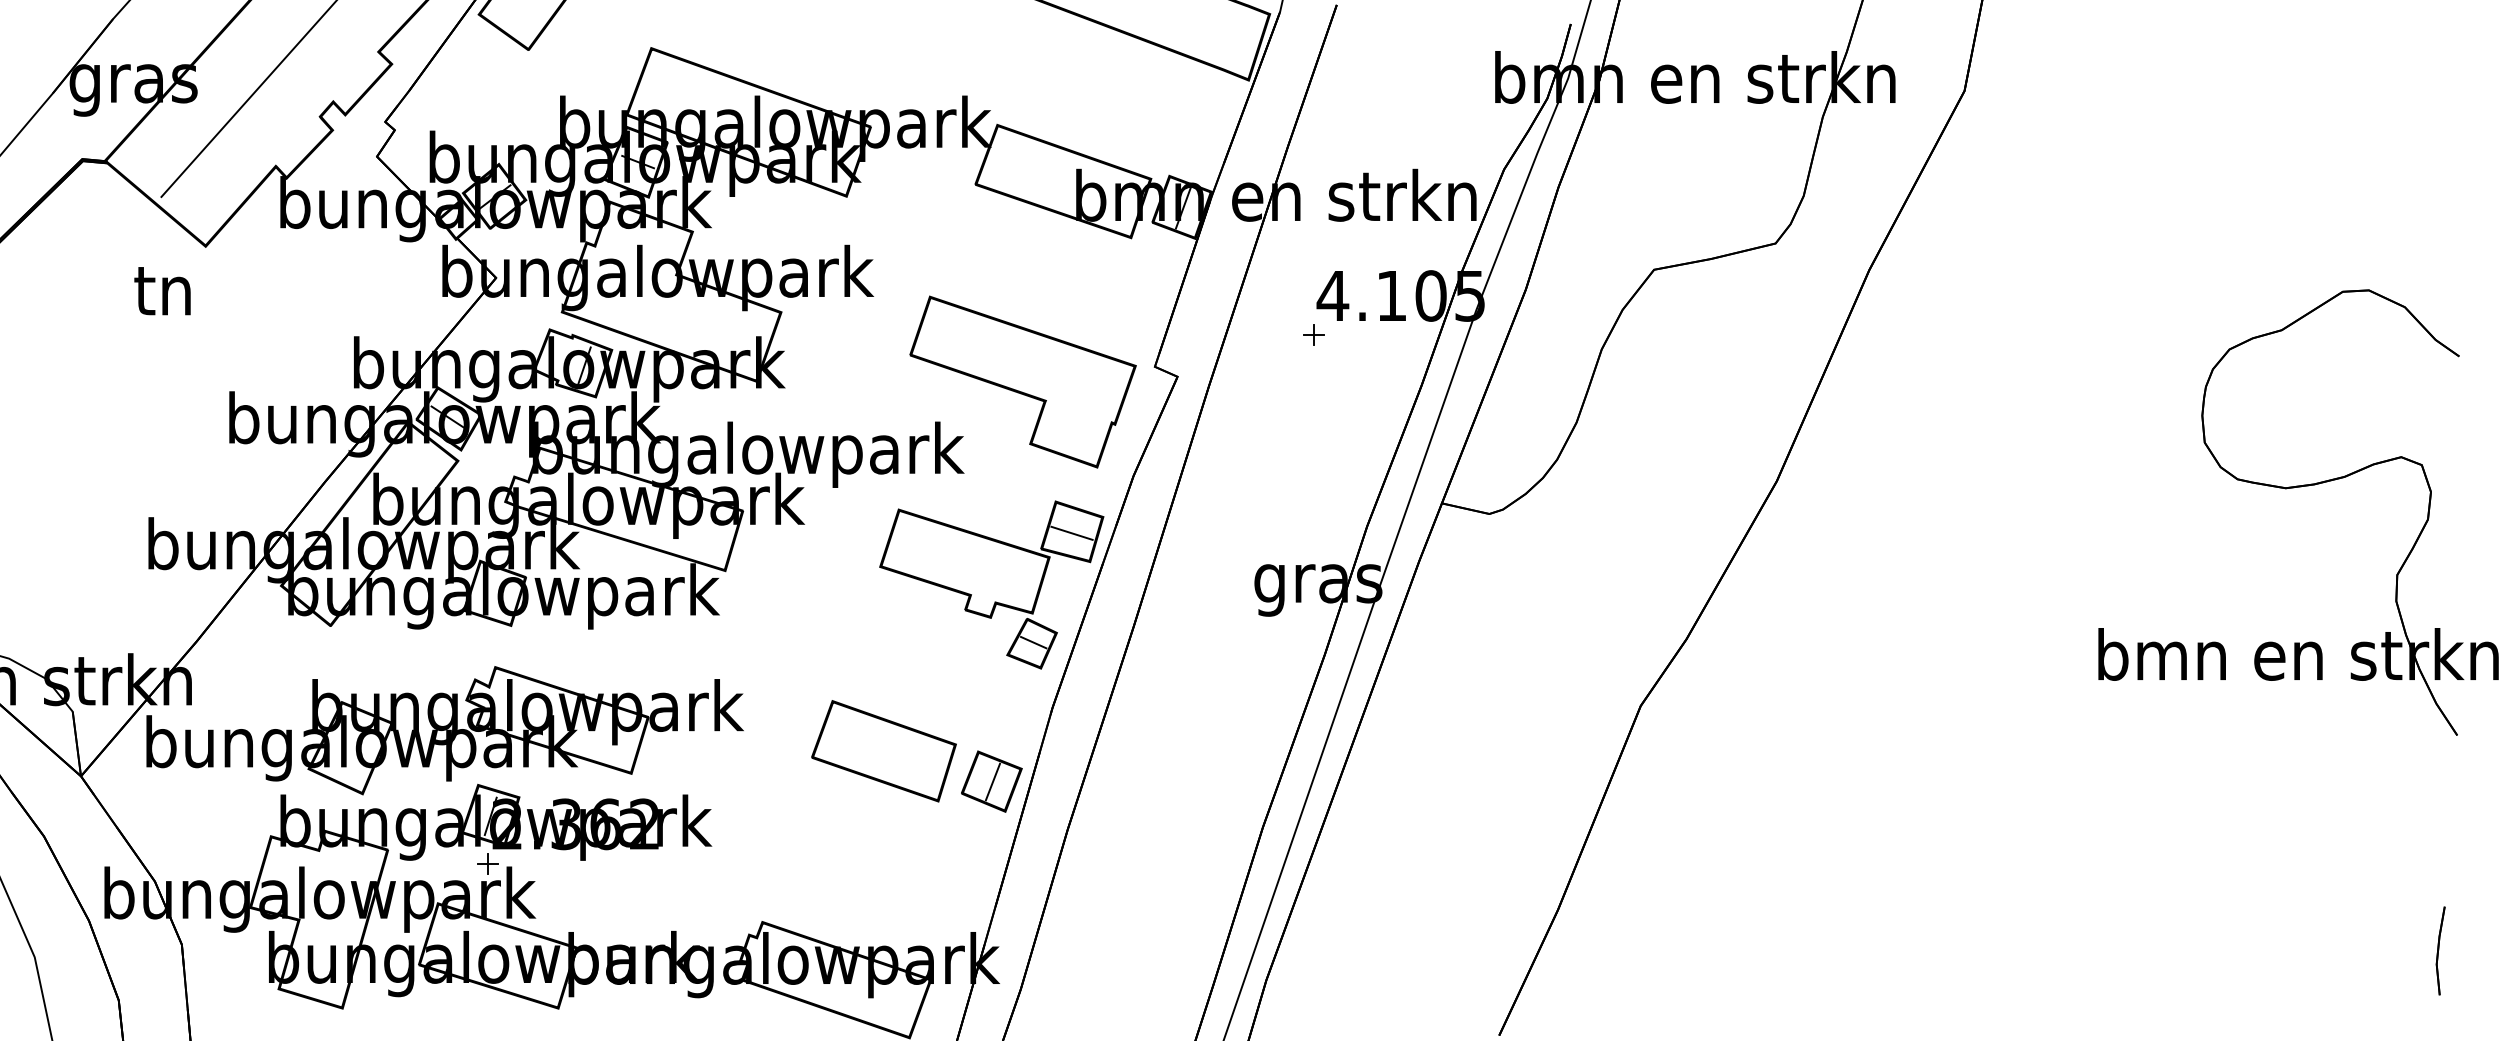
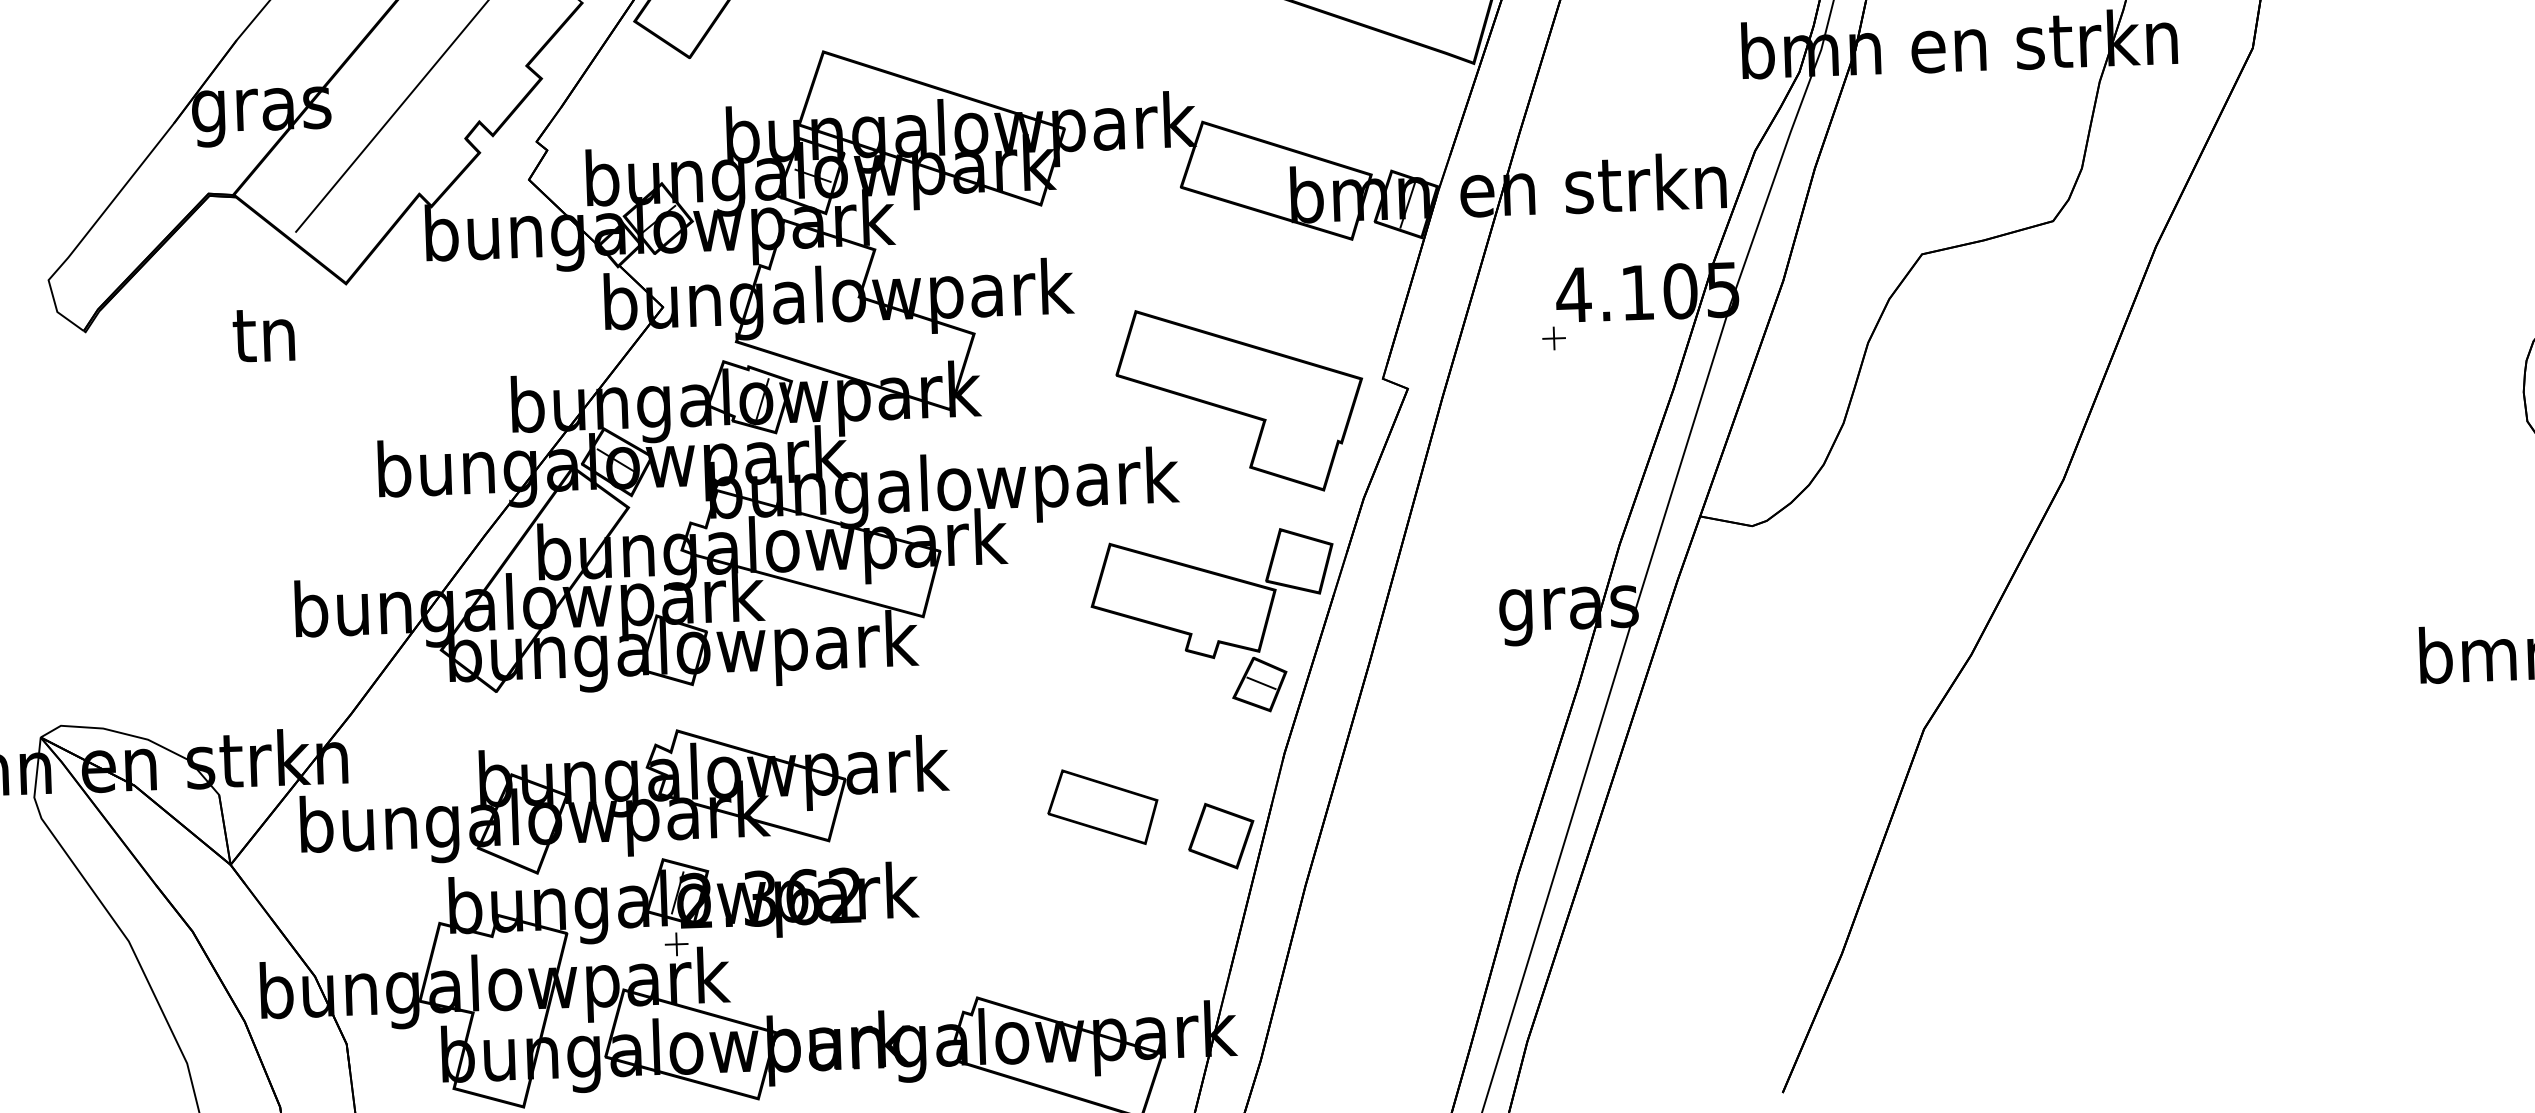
text: (162, 291) -> (263, 335), moved
line: (1071, 532) -> (1298, 562), removed
part: (883, 751) -> (1102, 807), size x0.7
line: (992, 781) -> (1221, 835), removed

